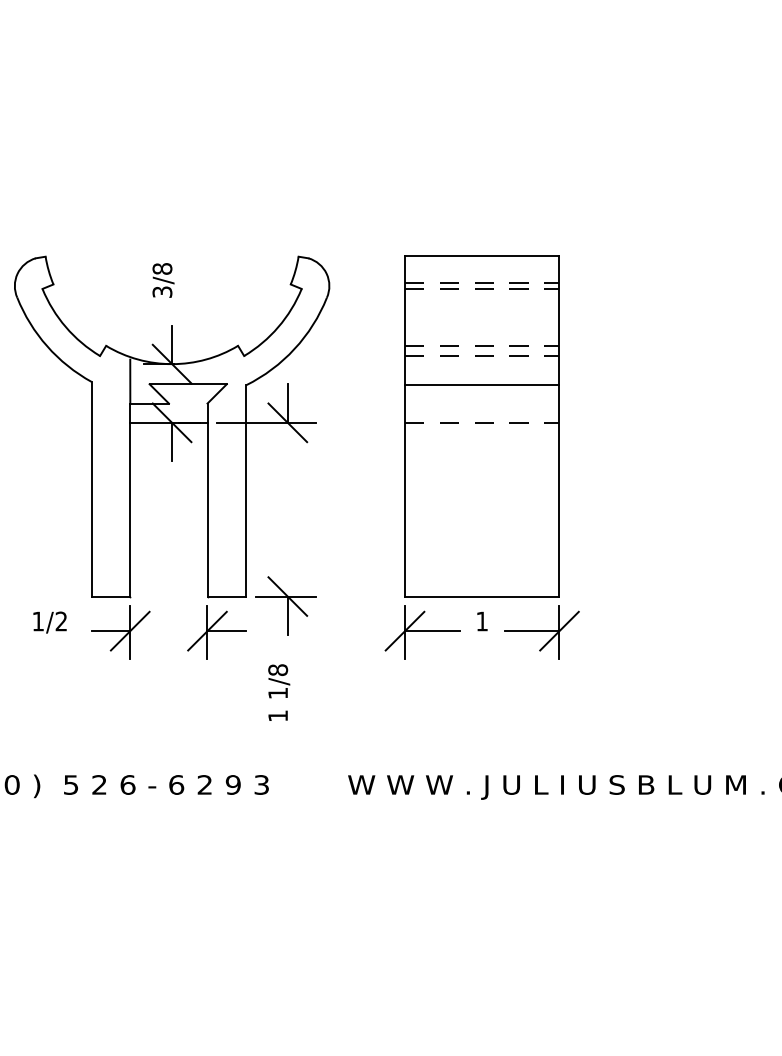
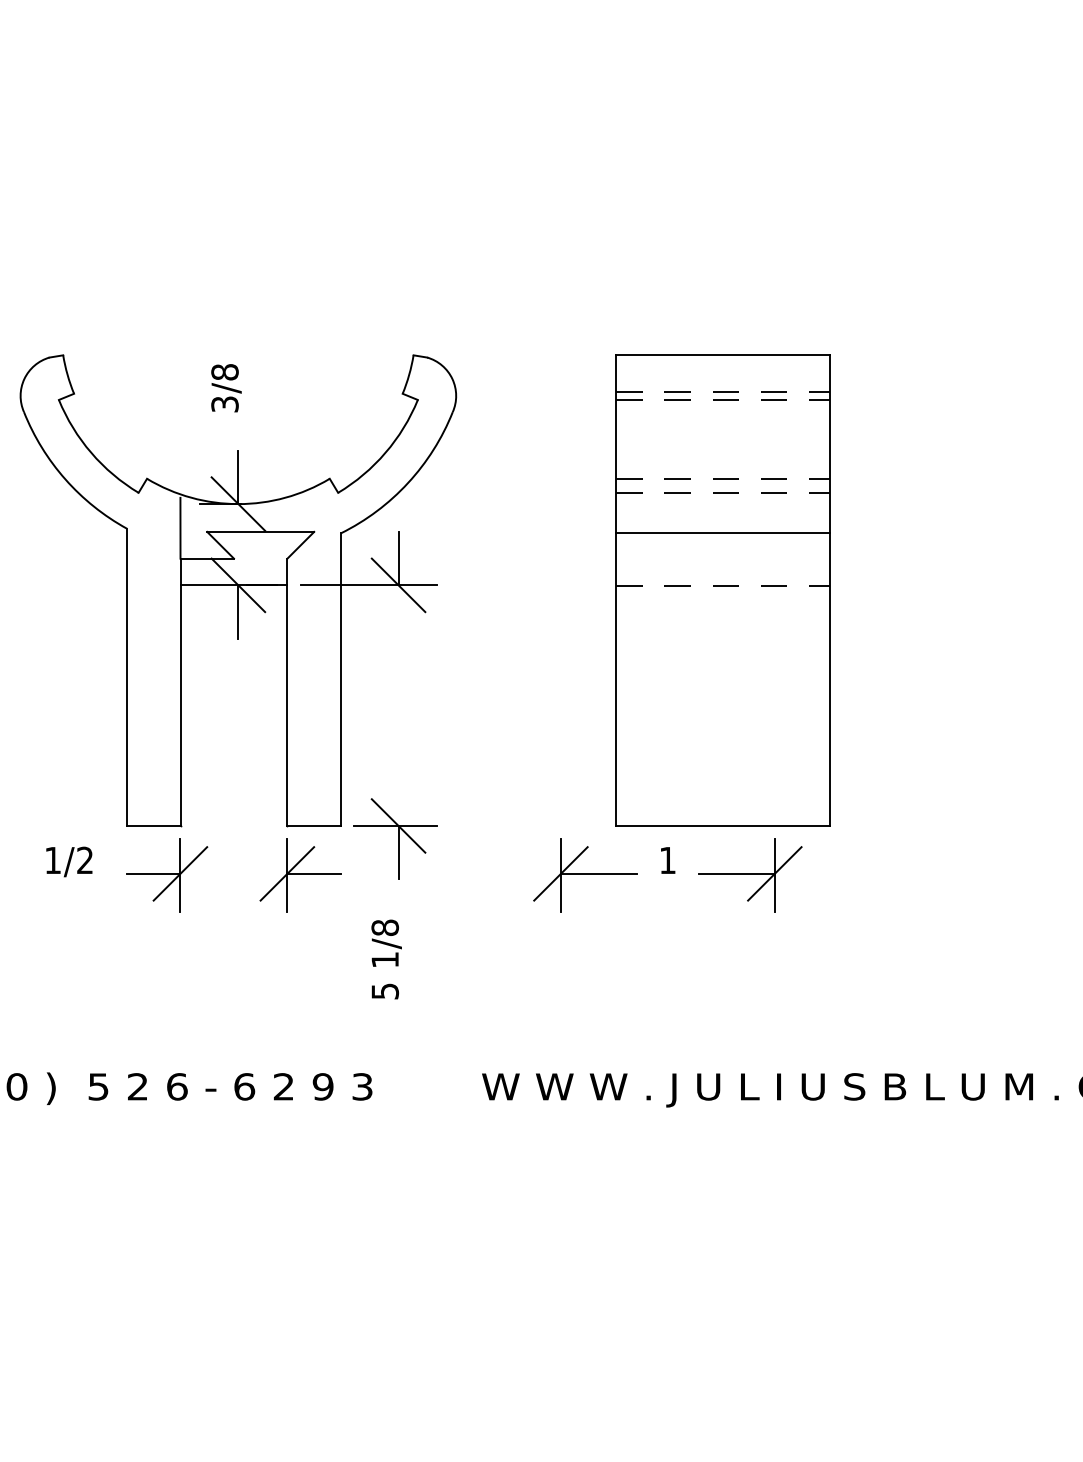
part: (481, 426) -> (722, 590), moved
text: (278, 715) -> (385, 990), 1 -> 5

